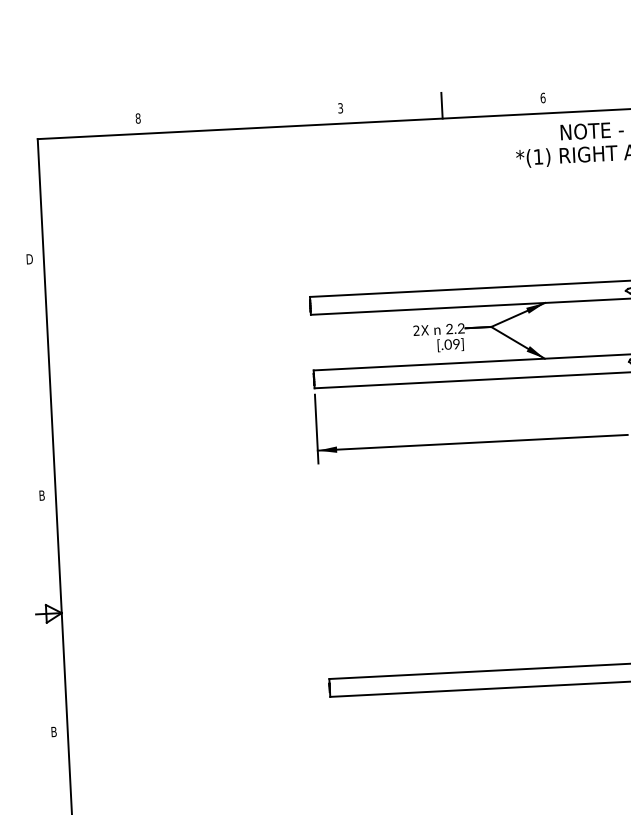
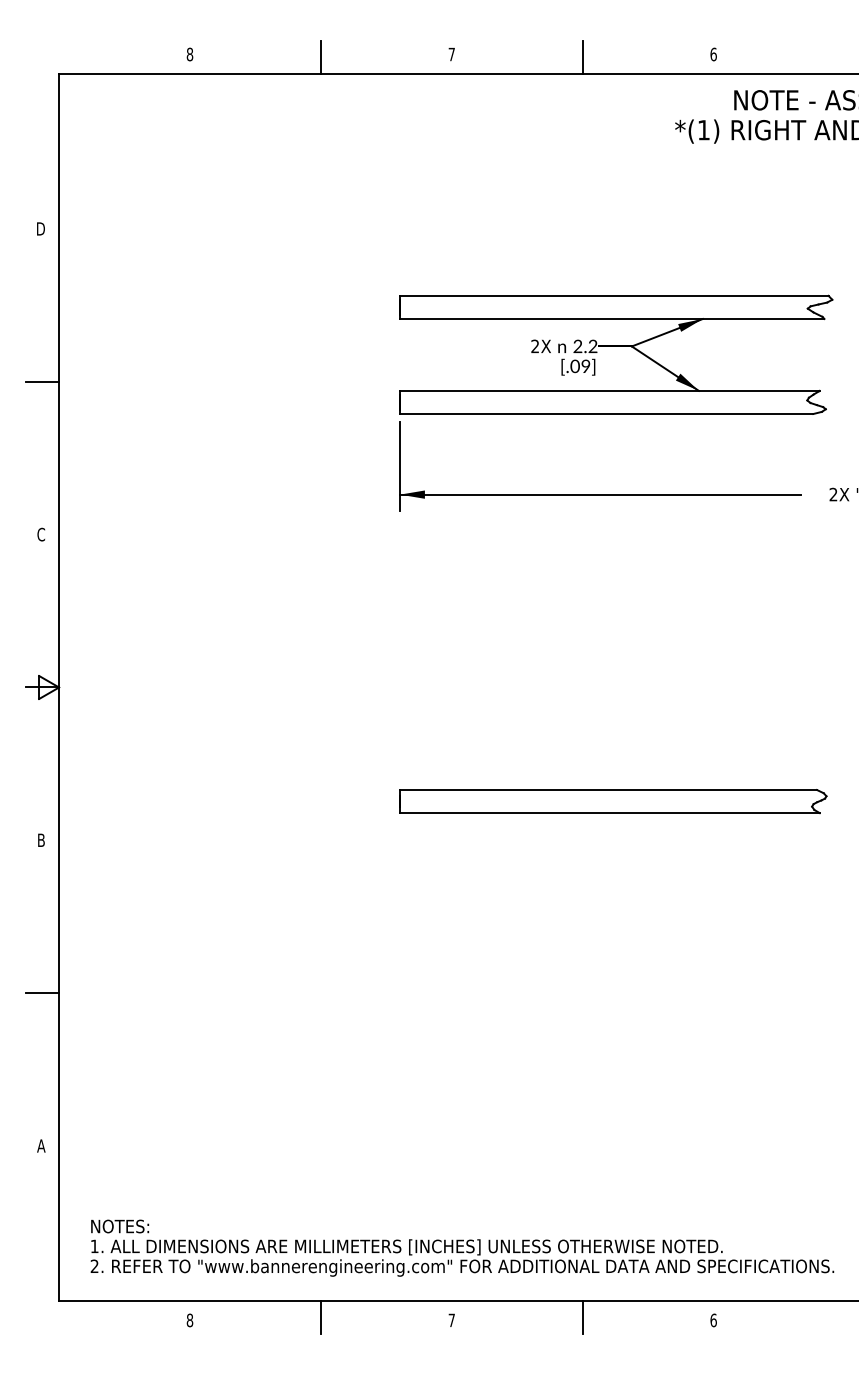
text: (340, 108) -> (451, 54), 3 -> 7
line: (239, 115) -> (320, 57), added
line: (36, 377) -> (42, 381), added
text: (42, 495) -> (41, 534), B -> C

